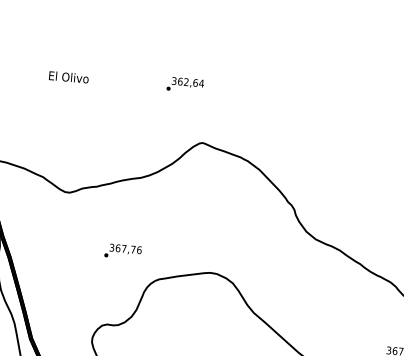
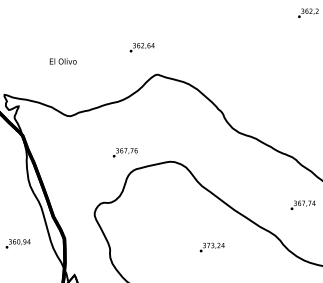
text: (67, 77) -> (62, 61), moved
text: (184, 84) -> (141, 47), moved
text: (122, 251) -> (124, 152), moved

